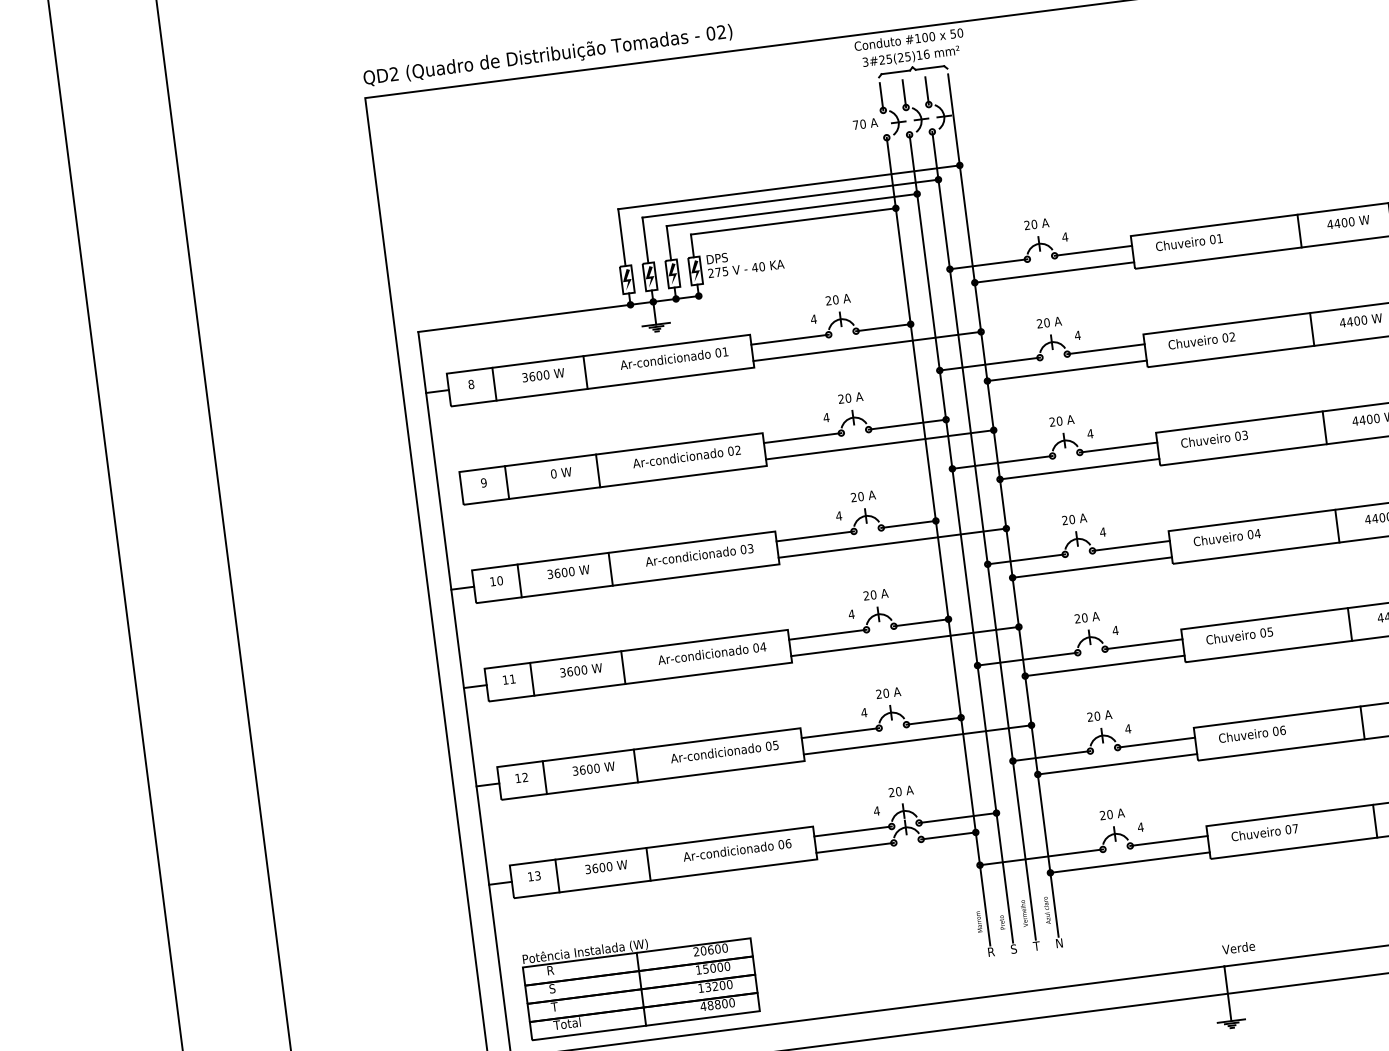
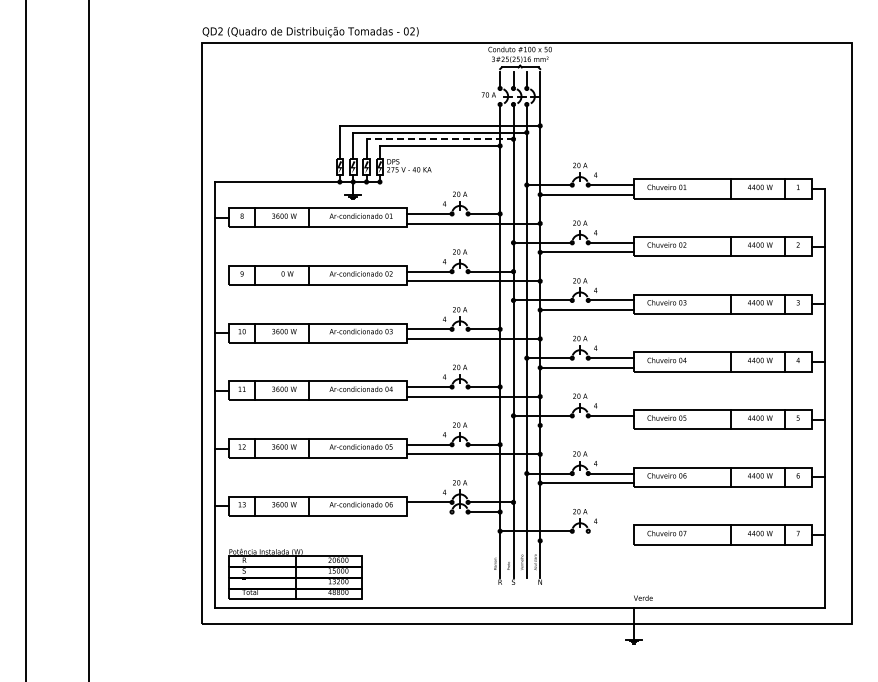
line: (791, 210) -> (439, 139), solid -> dashed
line: (1104, 666) -> (586, 425), removed
line: (1168, 841) -> (610, 531), removed
line: (855, 848) -> (429, 512), removed
line: (1129, 862) -> (586, 540), removed

